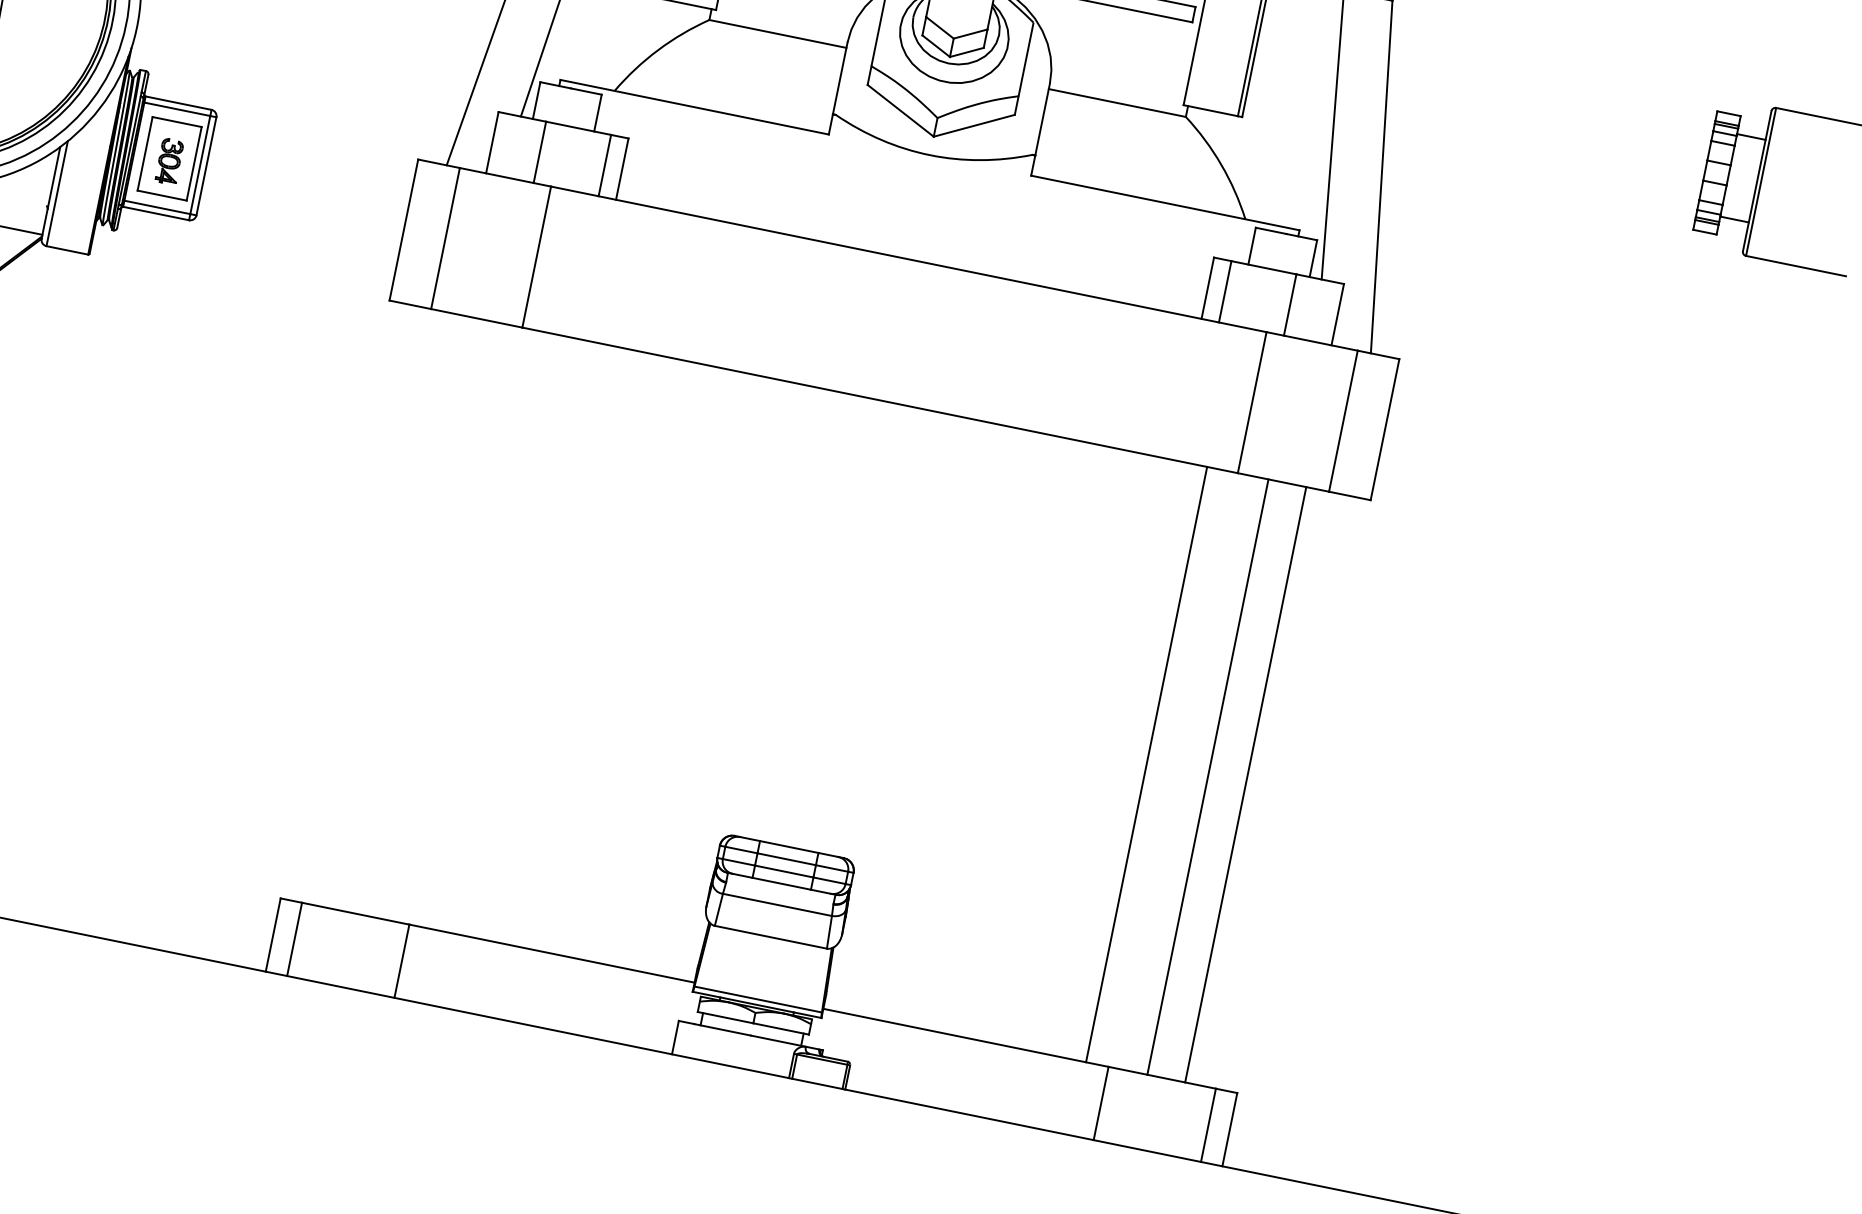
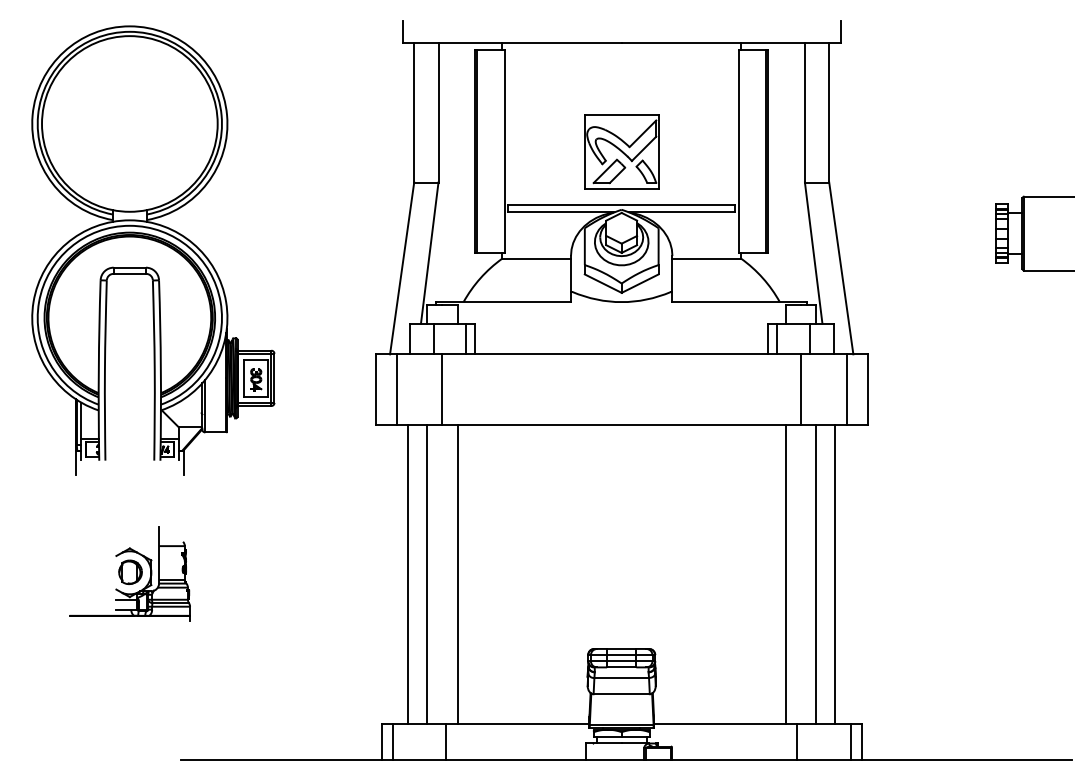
line: (394, 611) -> (408, 574), added
line: (432, 619) -> (427, 574), added
line: (491, 631) -> (457, 574), added

